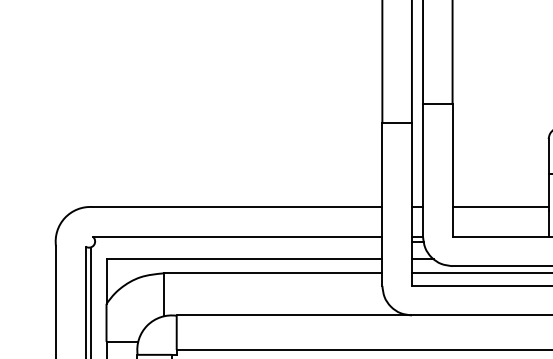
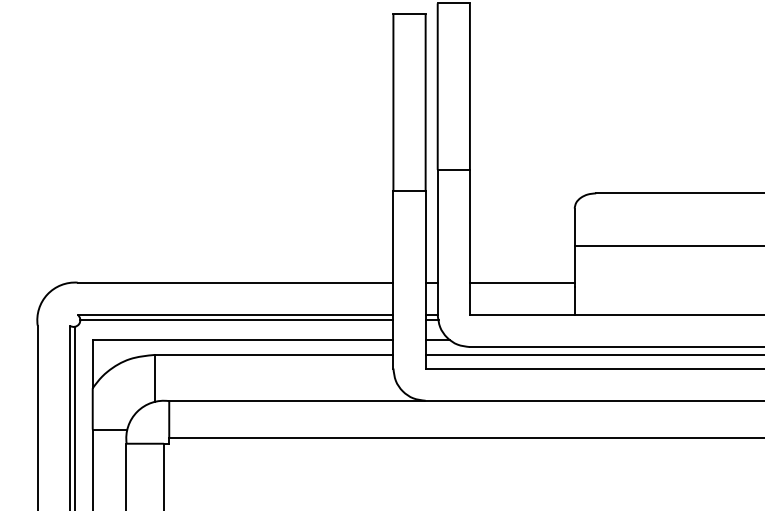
line: (238, 241) -> (236, 320), added

